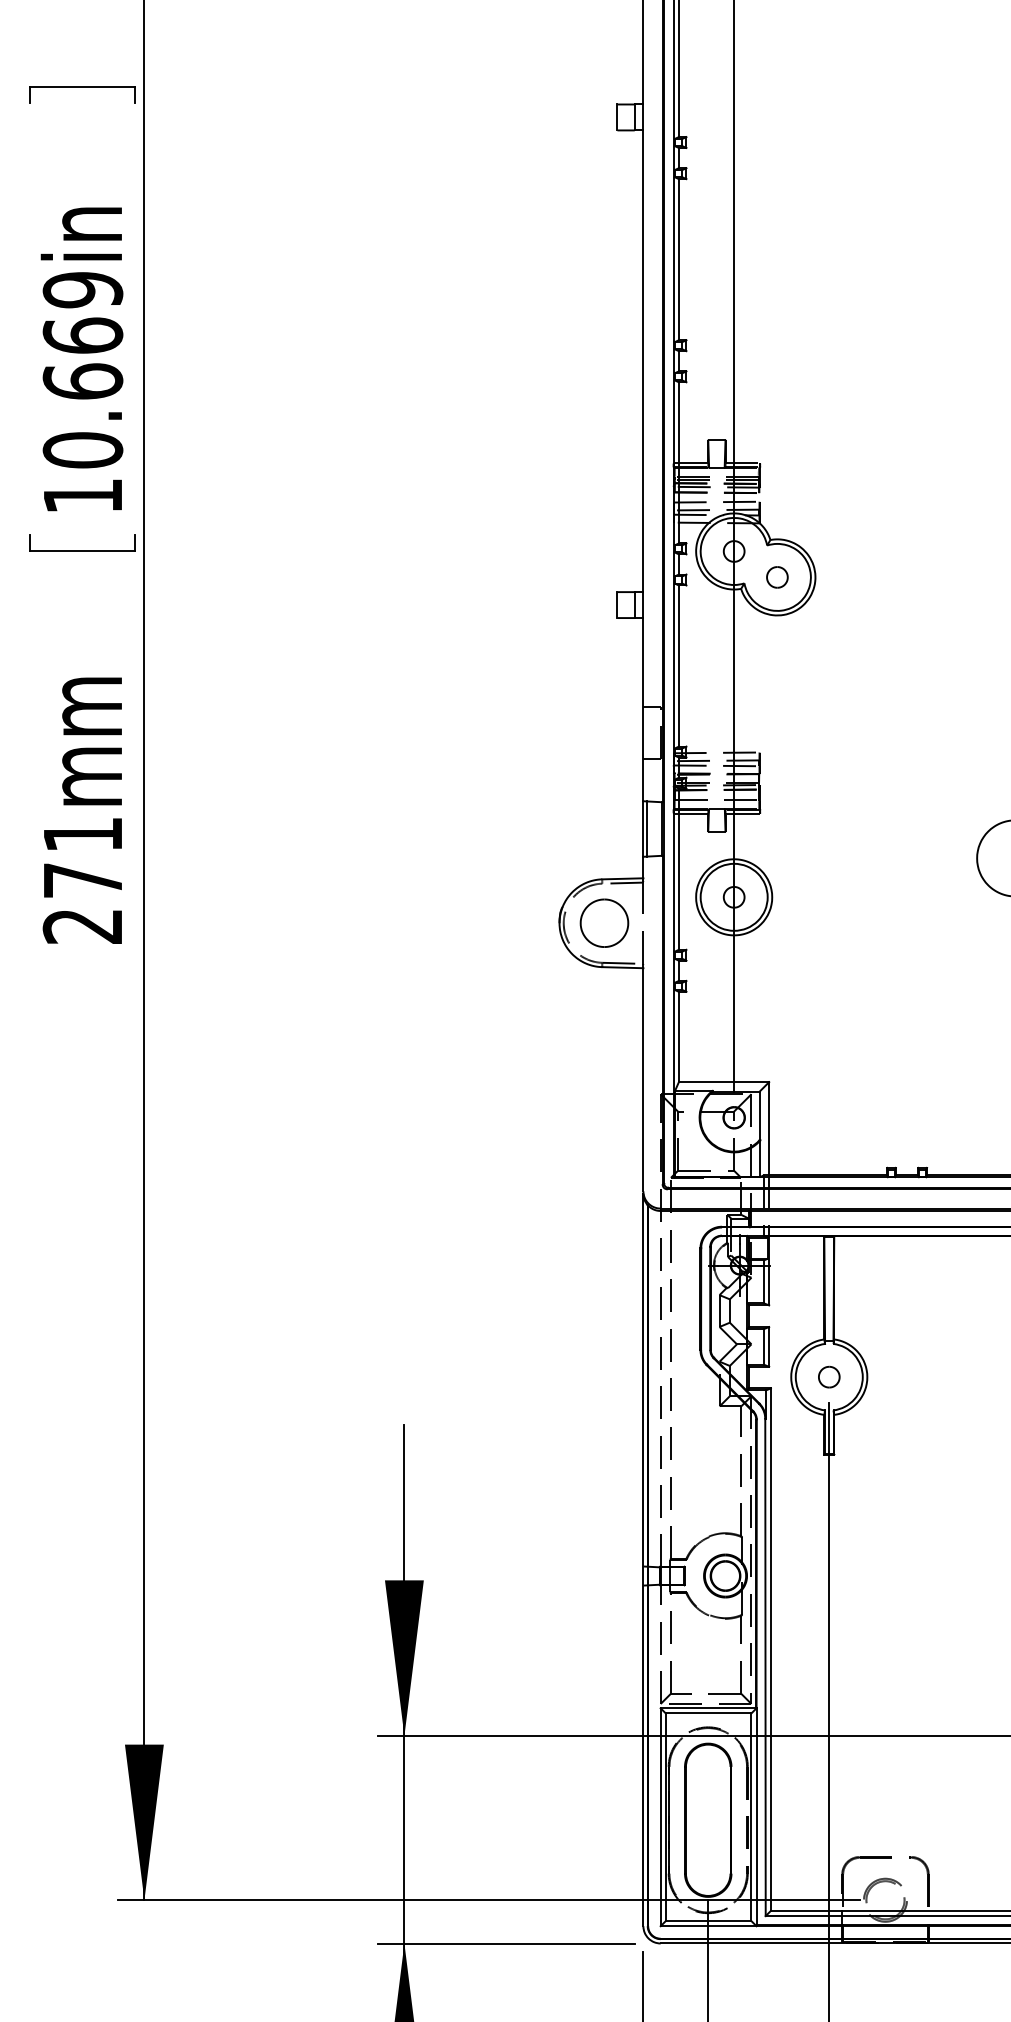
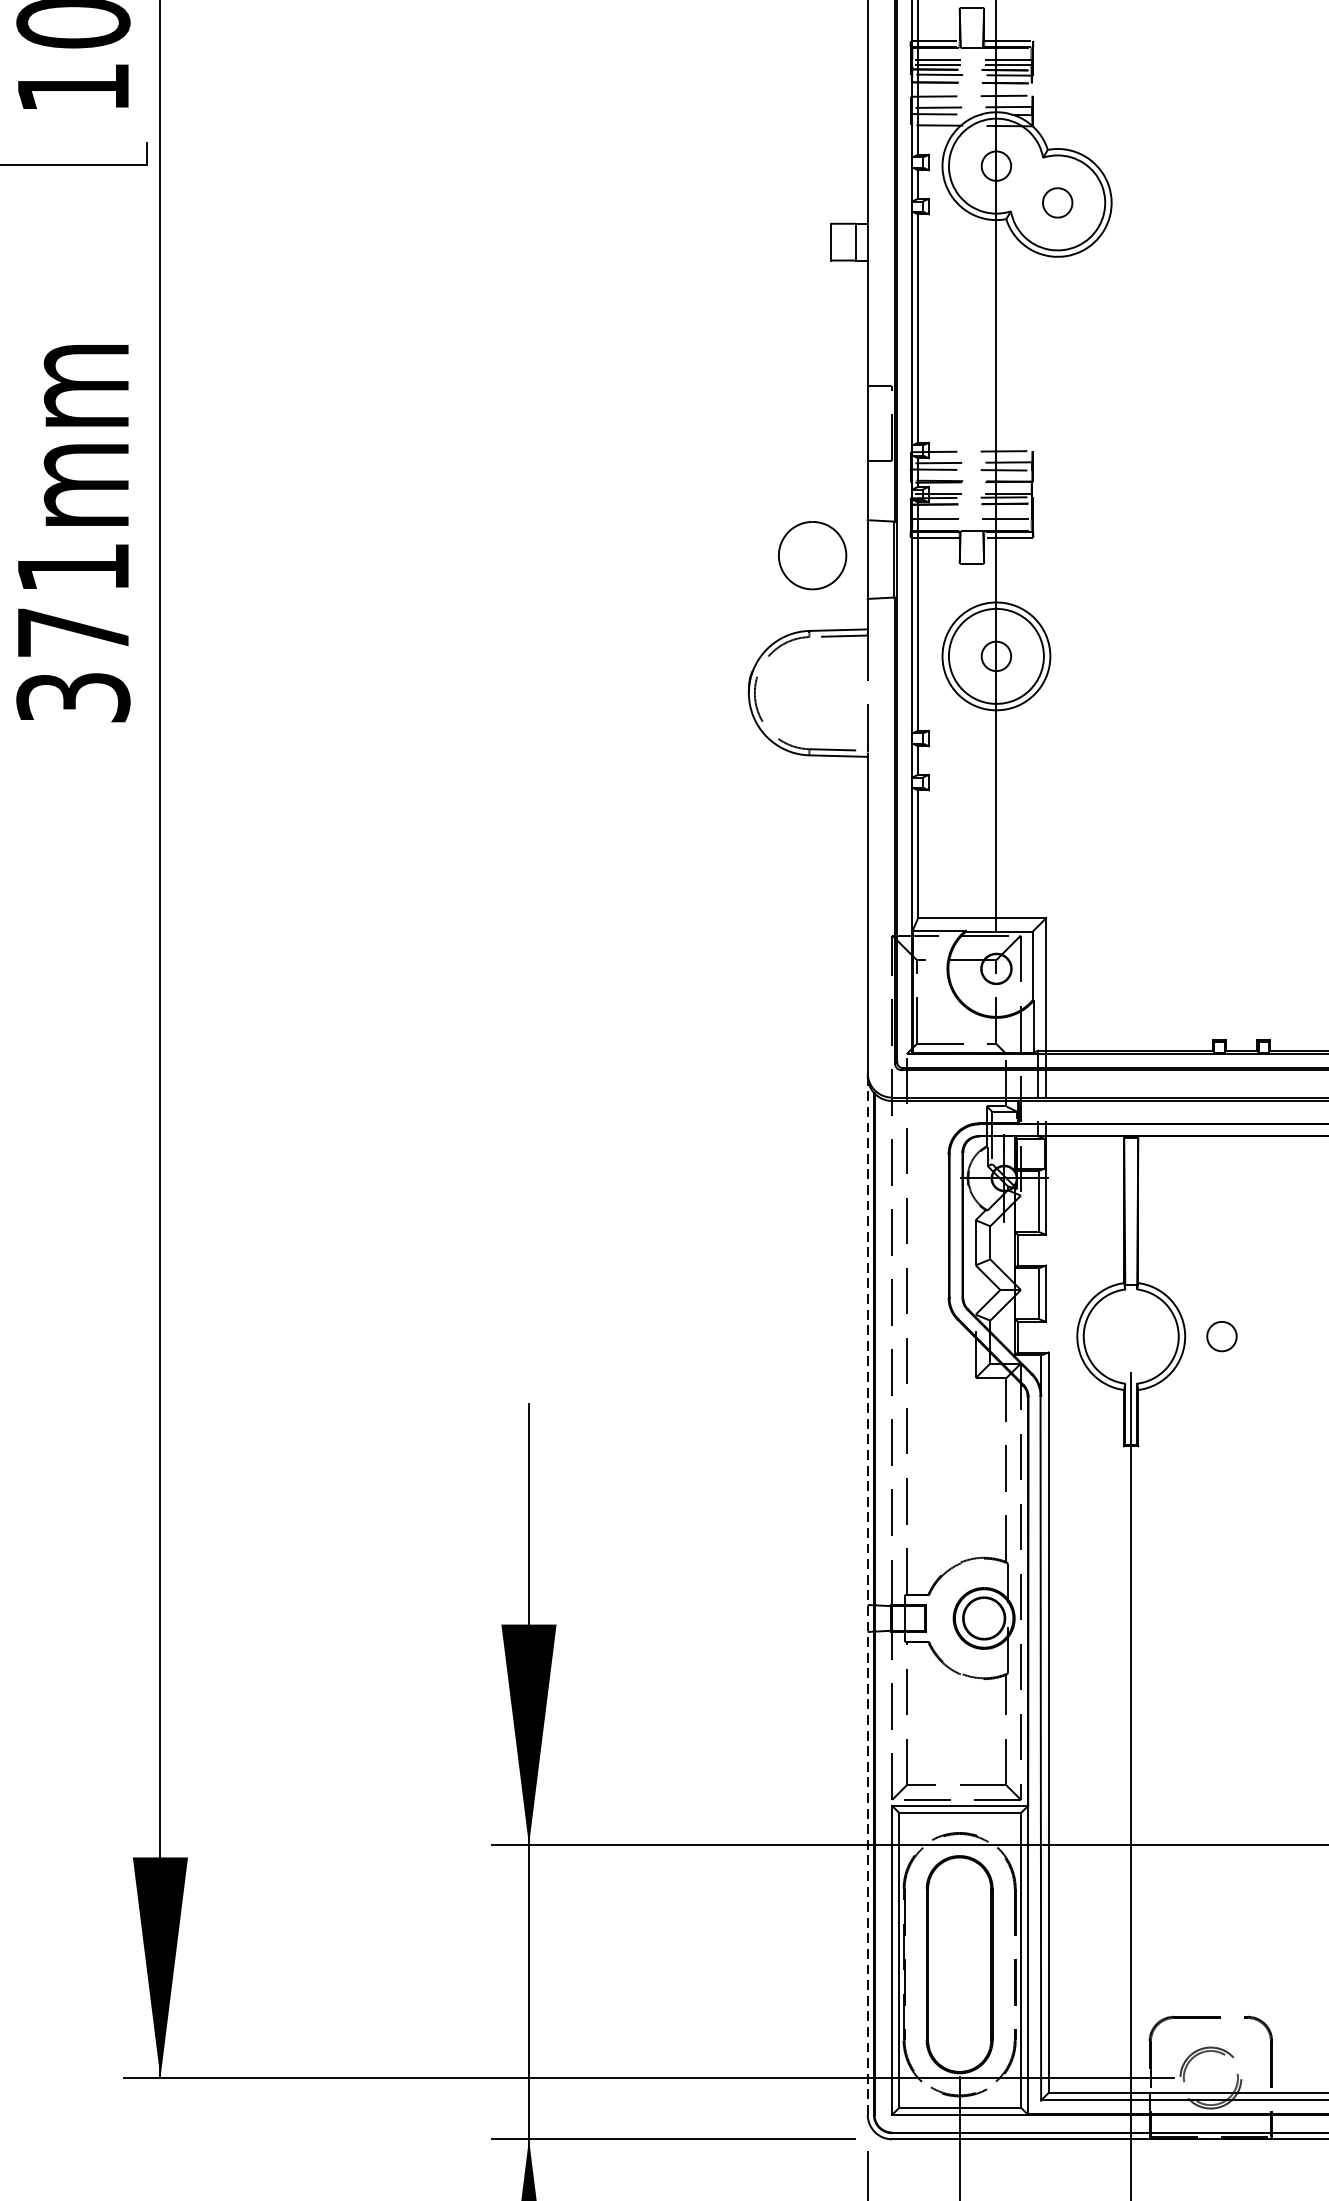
line: (646, 828) -> (872, 558), removed
part: (604, 922) -> (812, 554), moved
text: (82, 926) -> (72, 697), 271mm -> 371mm
part: (829, 1376) -> (1222, 1335), moved
line: (643, 1559) -> (867, 1595), solid -> dashed

